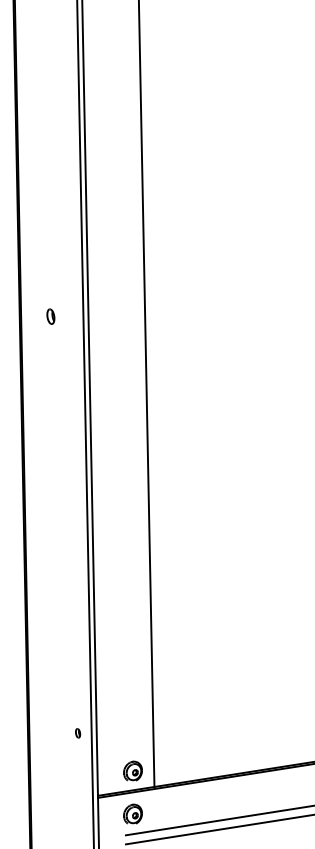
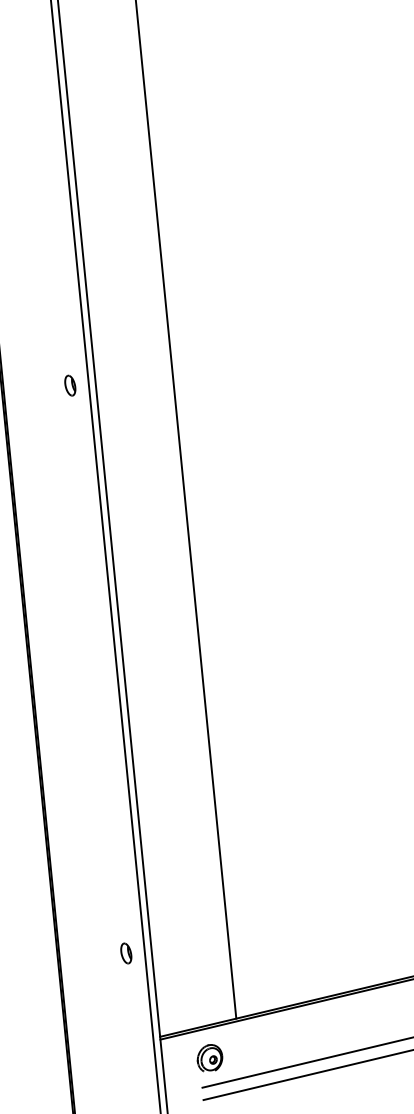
part: (50, 316) -> (69, 385), moved
part: (77, 733) -> (125, 953), size x1.67
part: (132, 770) -> (204, 998), removed

